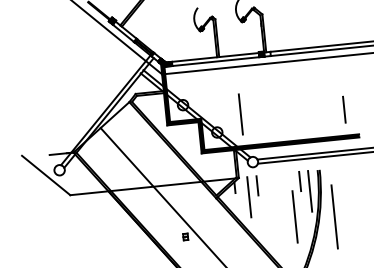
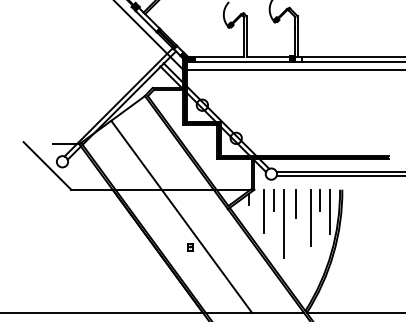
line: (343, 109) -> (295, 203), moved
line: (240, 114) -> (263, 121), removed
line: (294, 216) -> (310, 217), moved
line: (333, 216) -> (283, 223), moved

